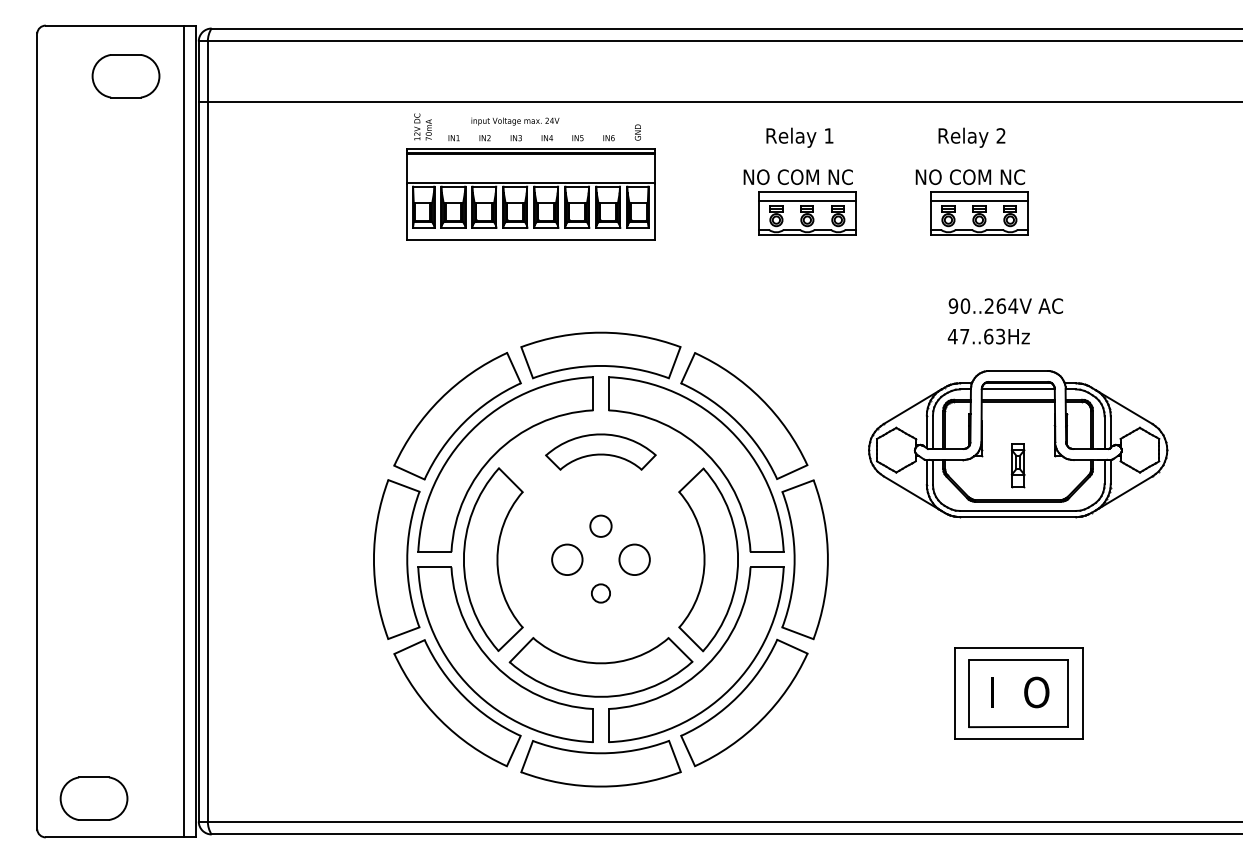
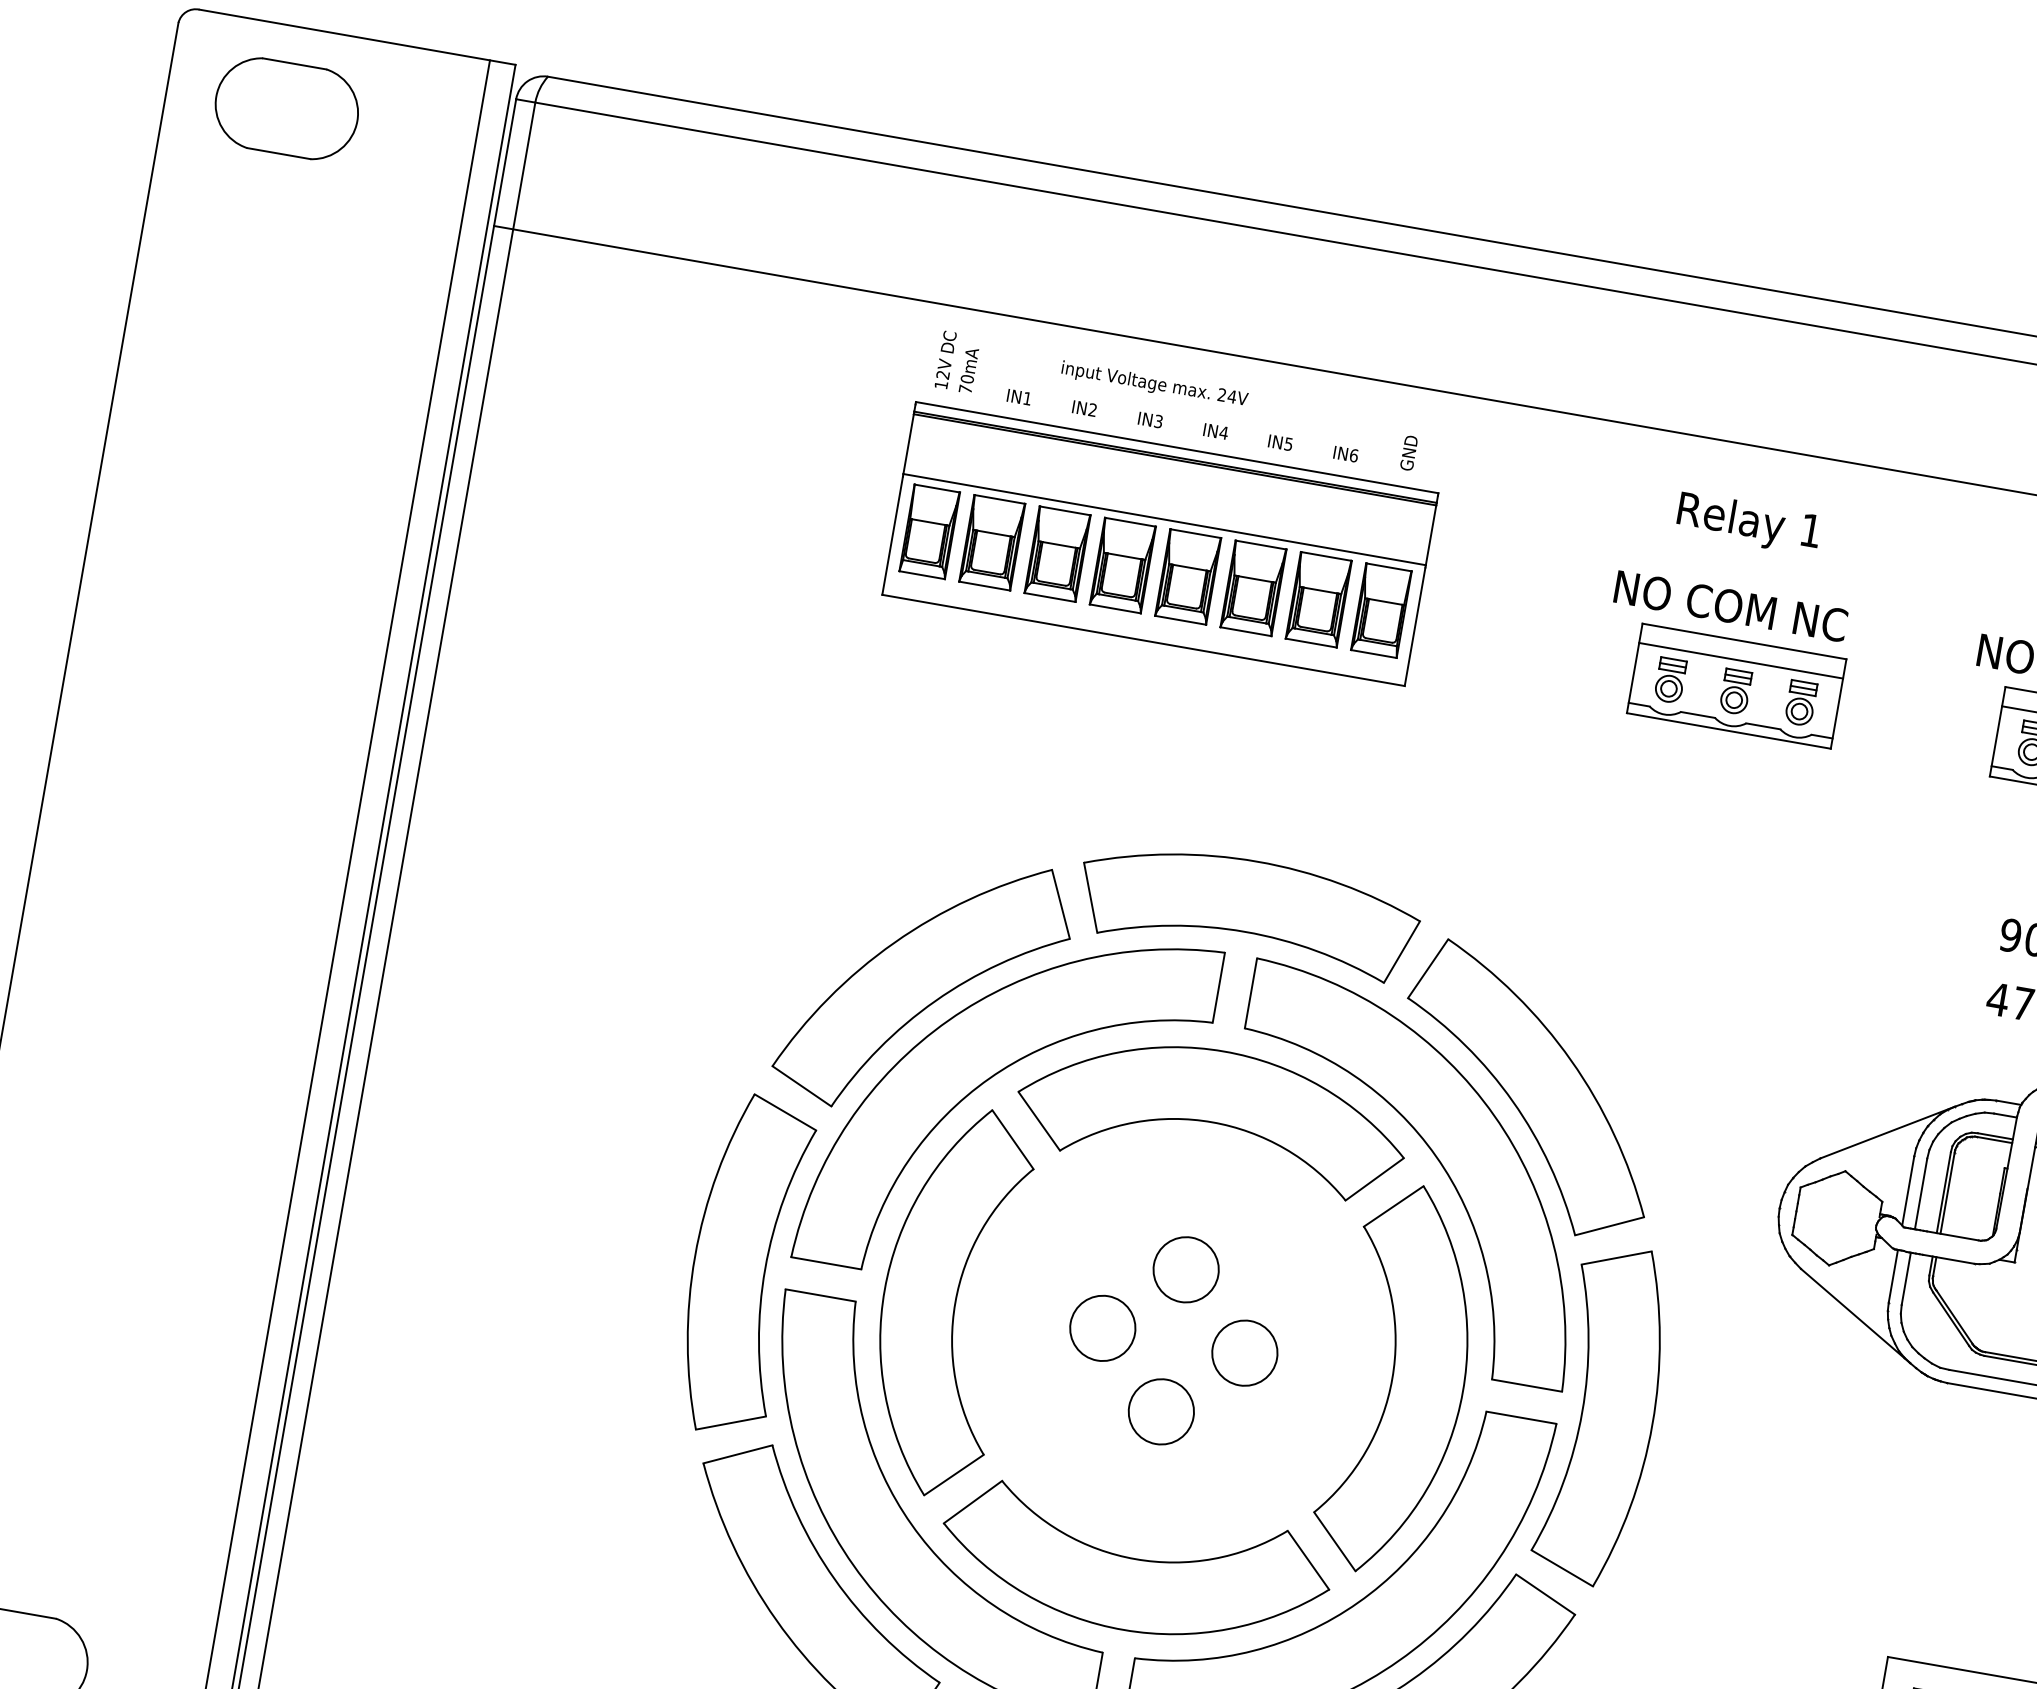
part: (125, 76) -> (285, 109), moved
part: (600, 451) -> (1212, 1112), size x1.67
circle: (600, 526) -> (1185, 1270), size x1.43
circle: (600, 593) -> (1160, 1411), size x1.67

